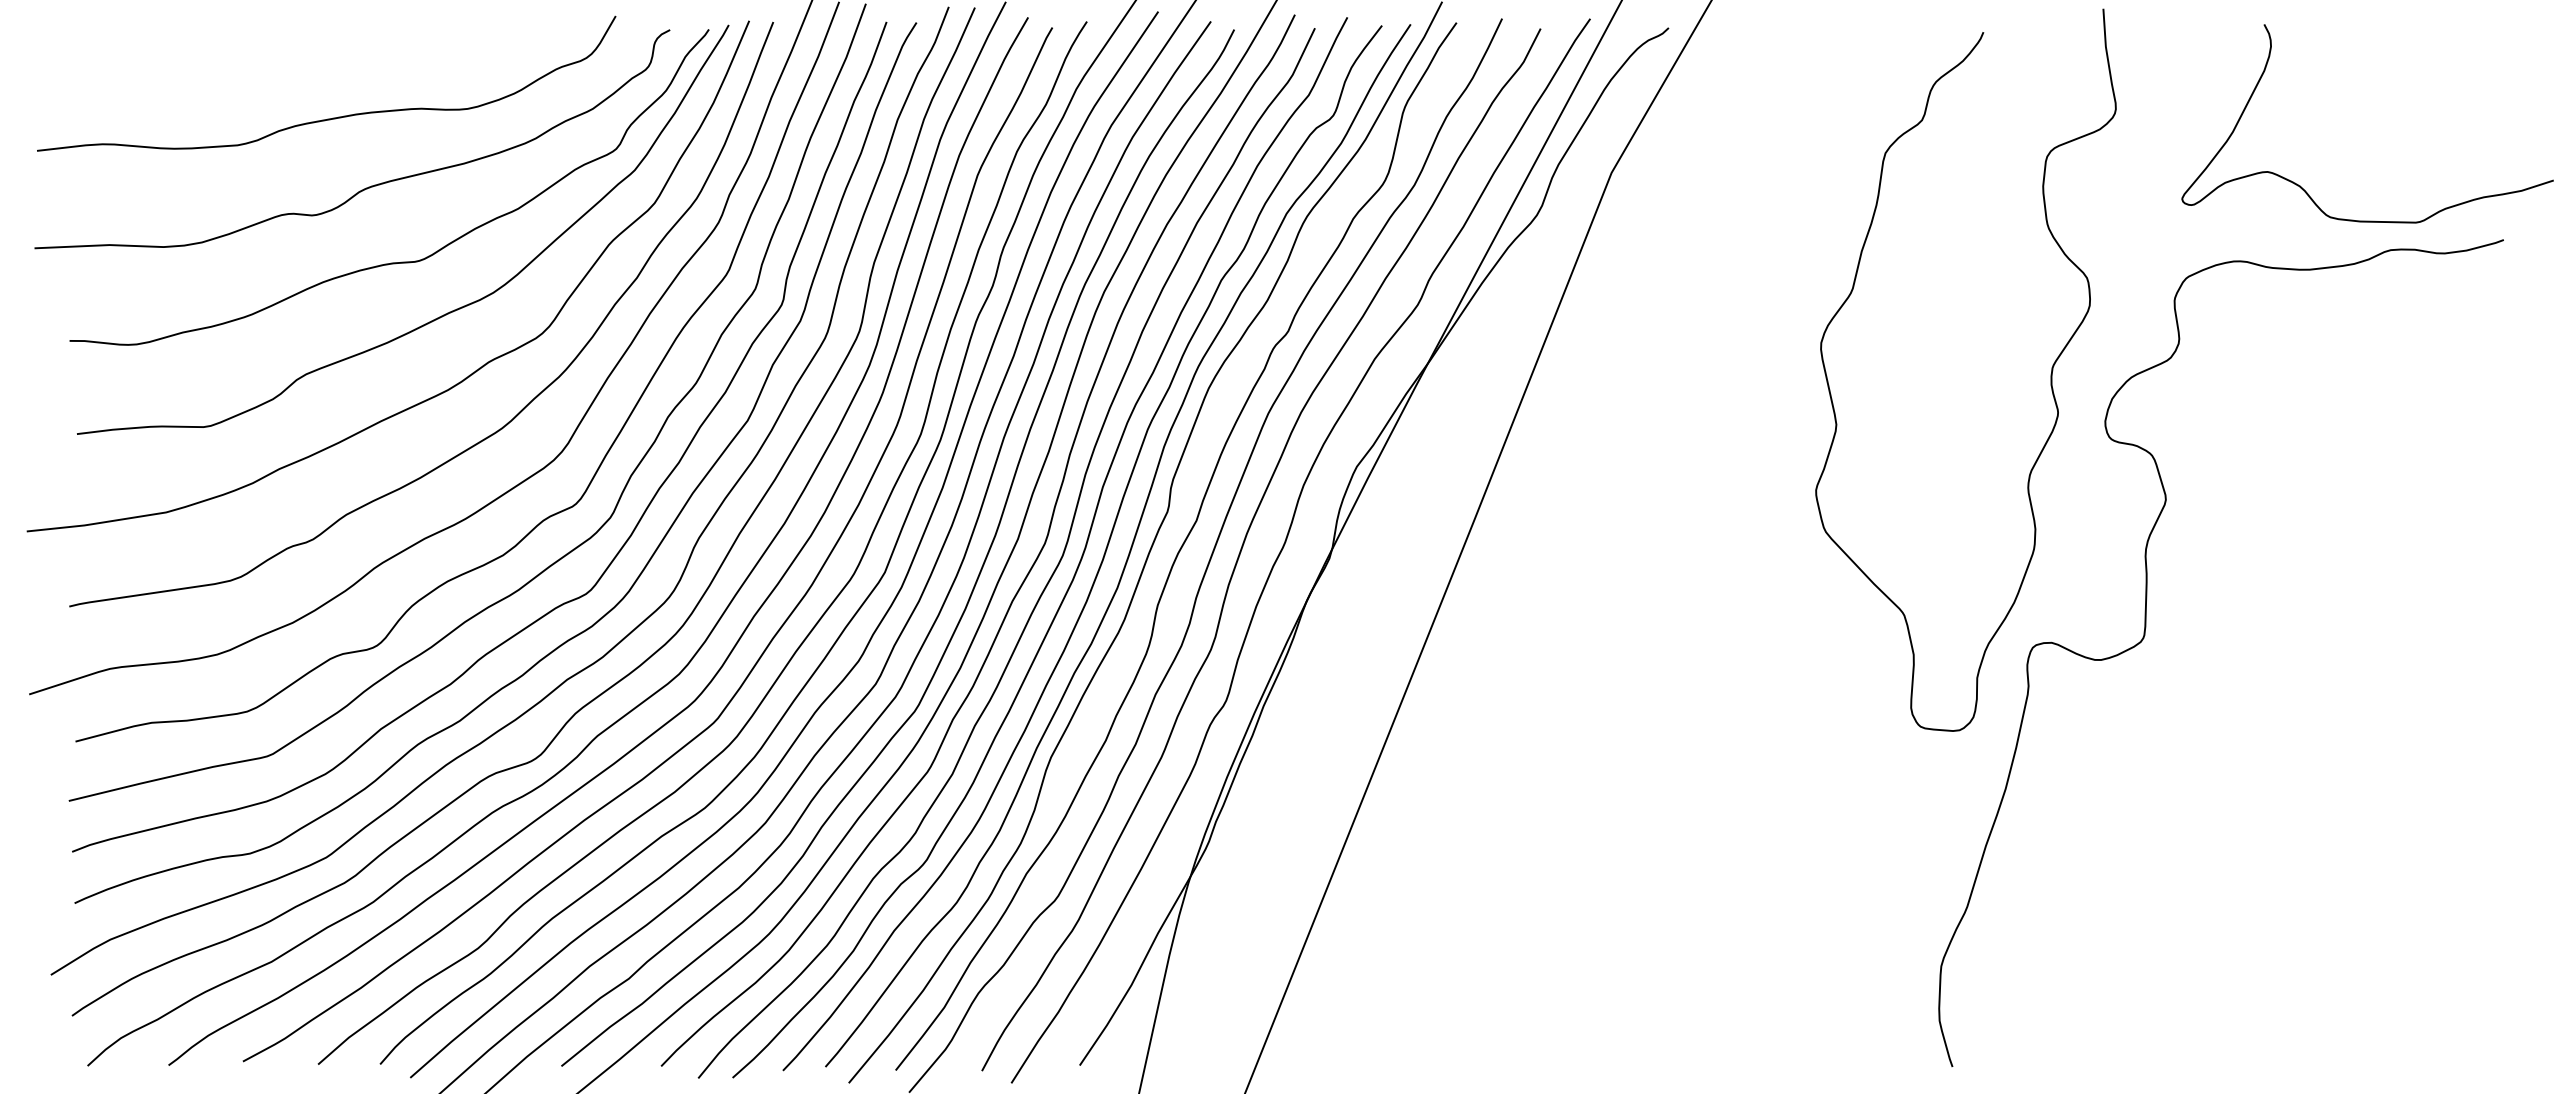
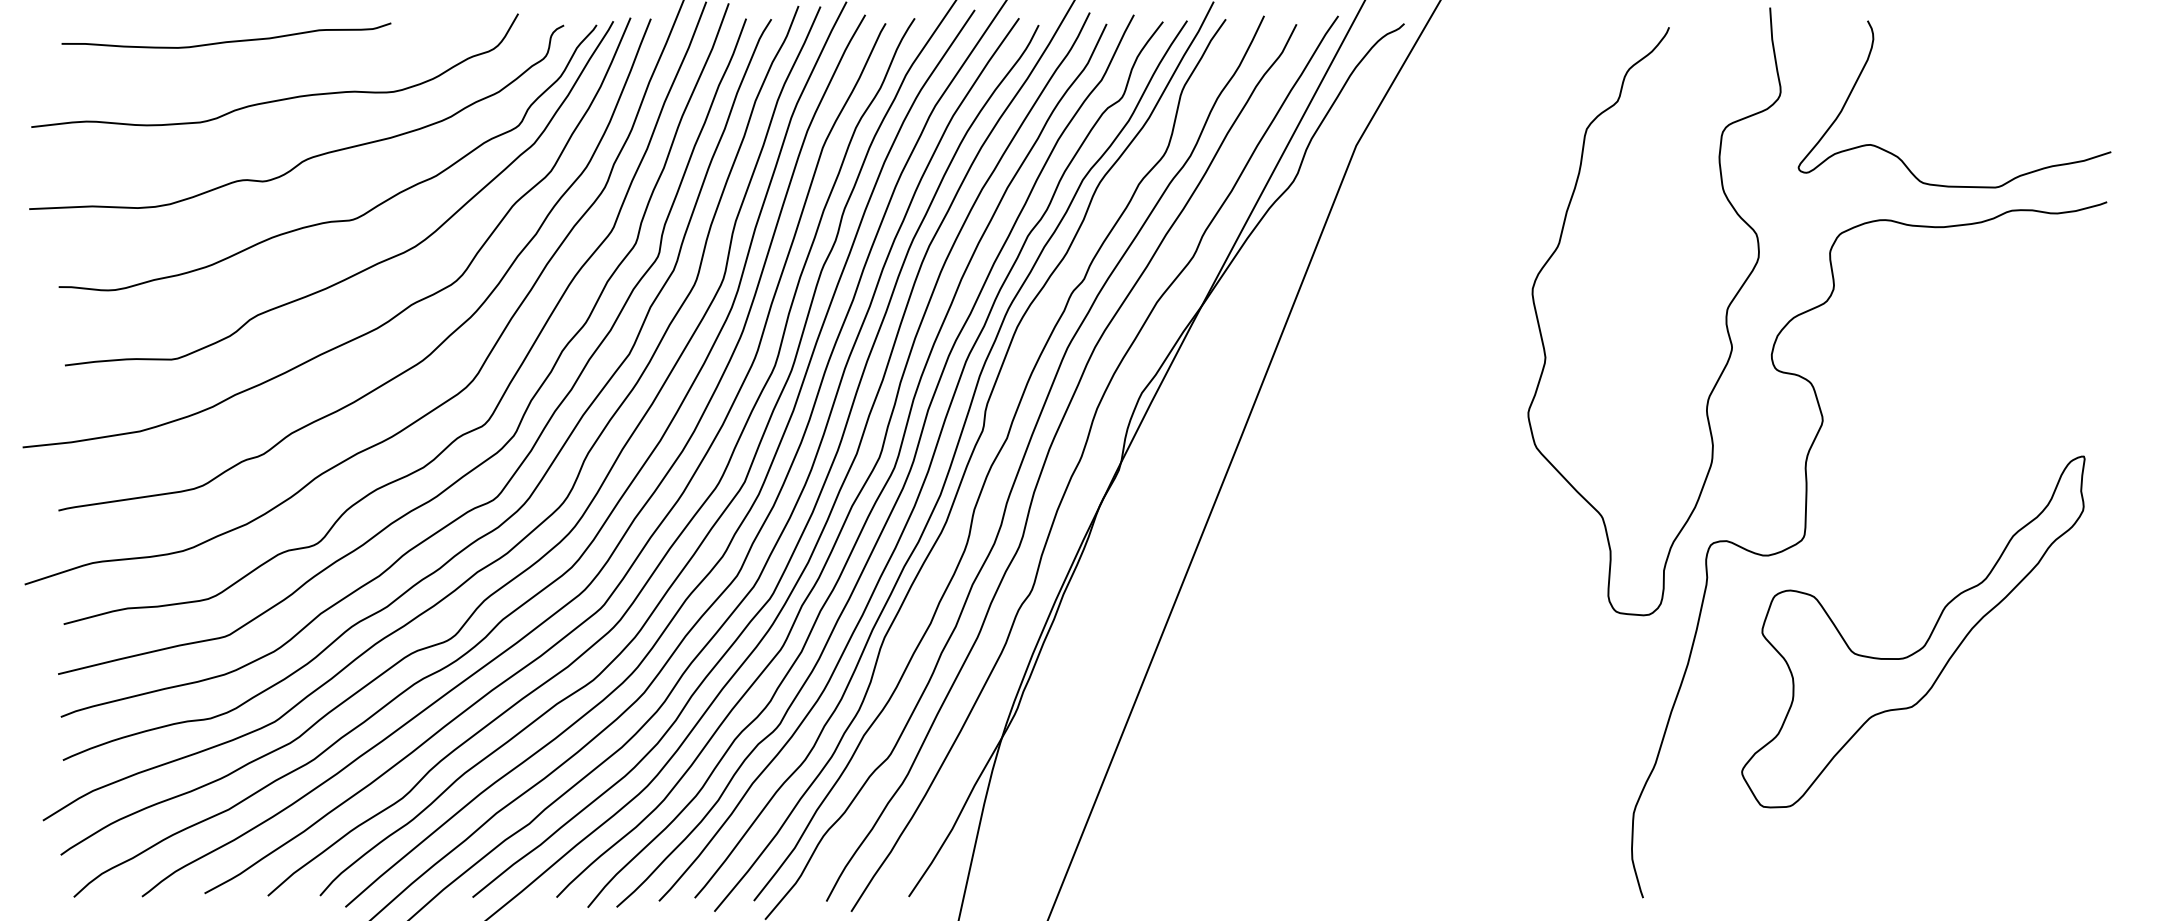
curve: (269, 48) -> (226, 41), added
curve: (2302, 187) -> (1899, 157), moved
part: (2289, 760) -> (1926, 640), added

